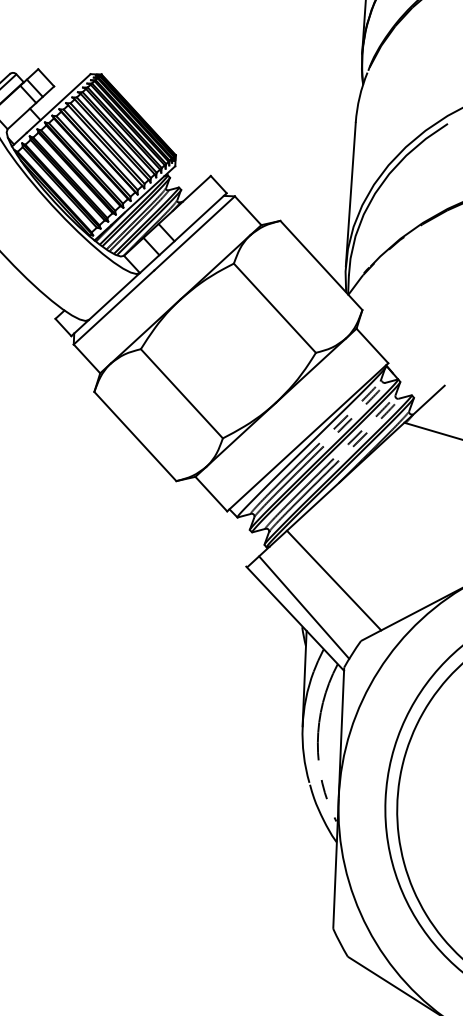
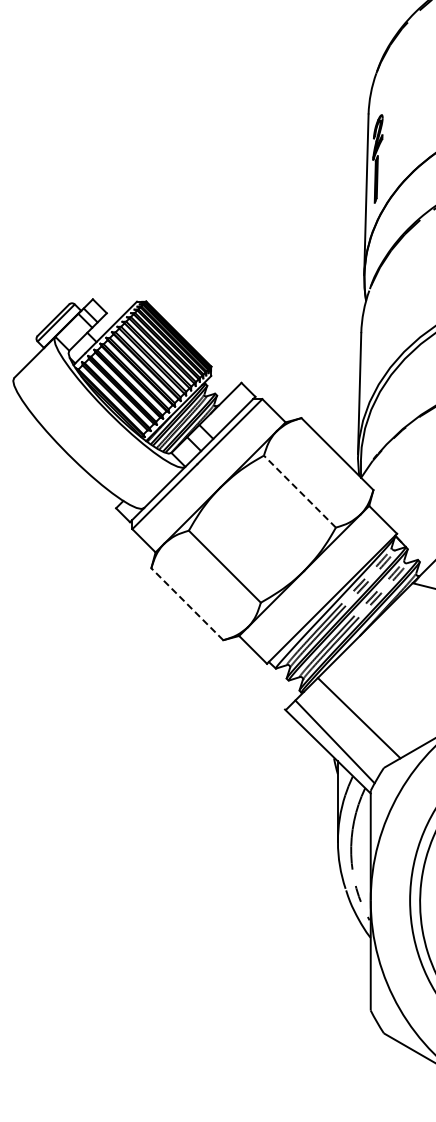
line: (274, 308) -> (299, 491), solid -> dashed
line: (135, 436) -> (187, 604), solid -> dashed

